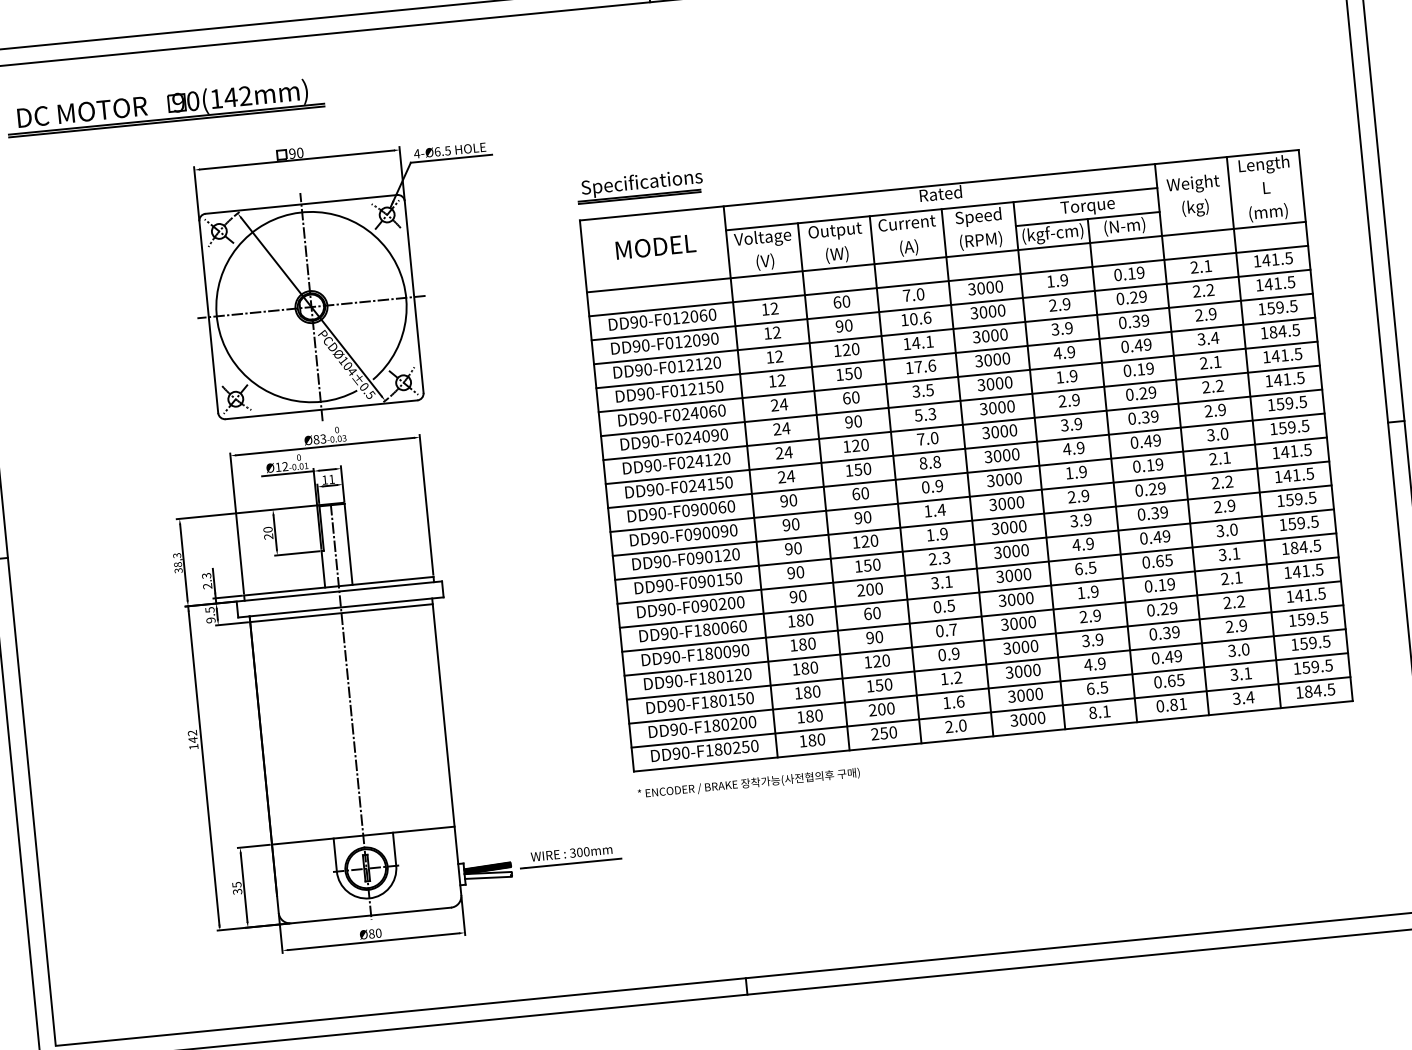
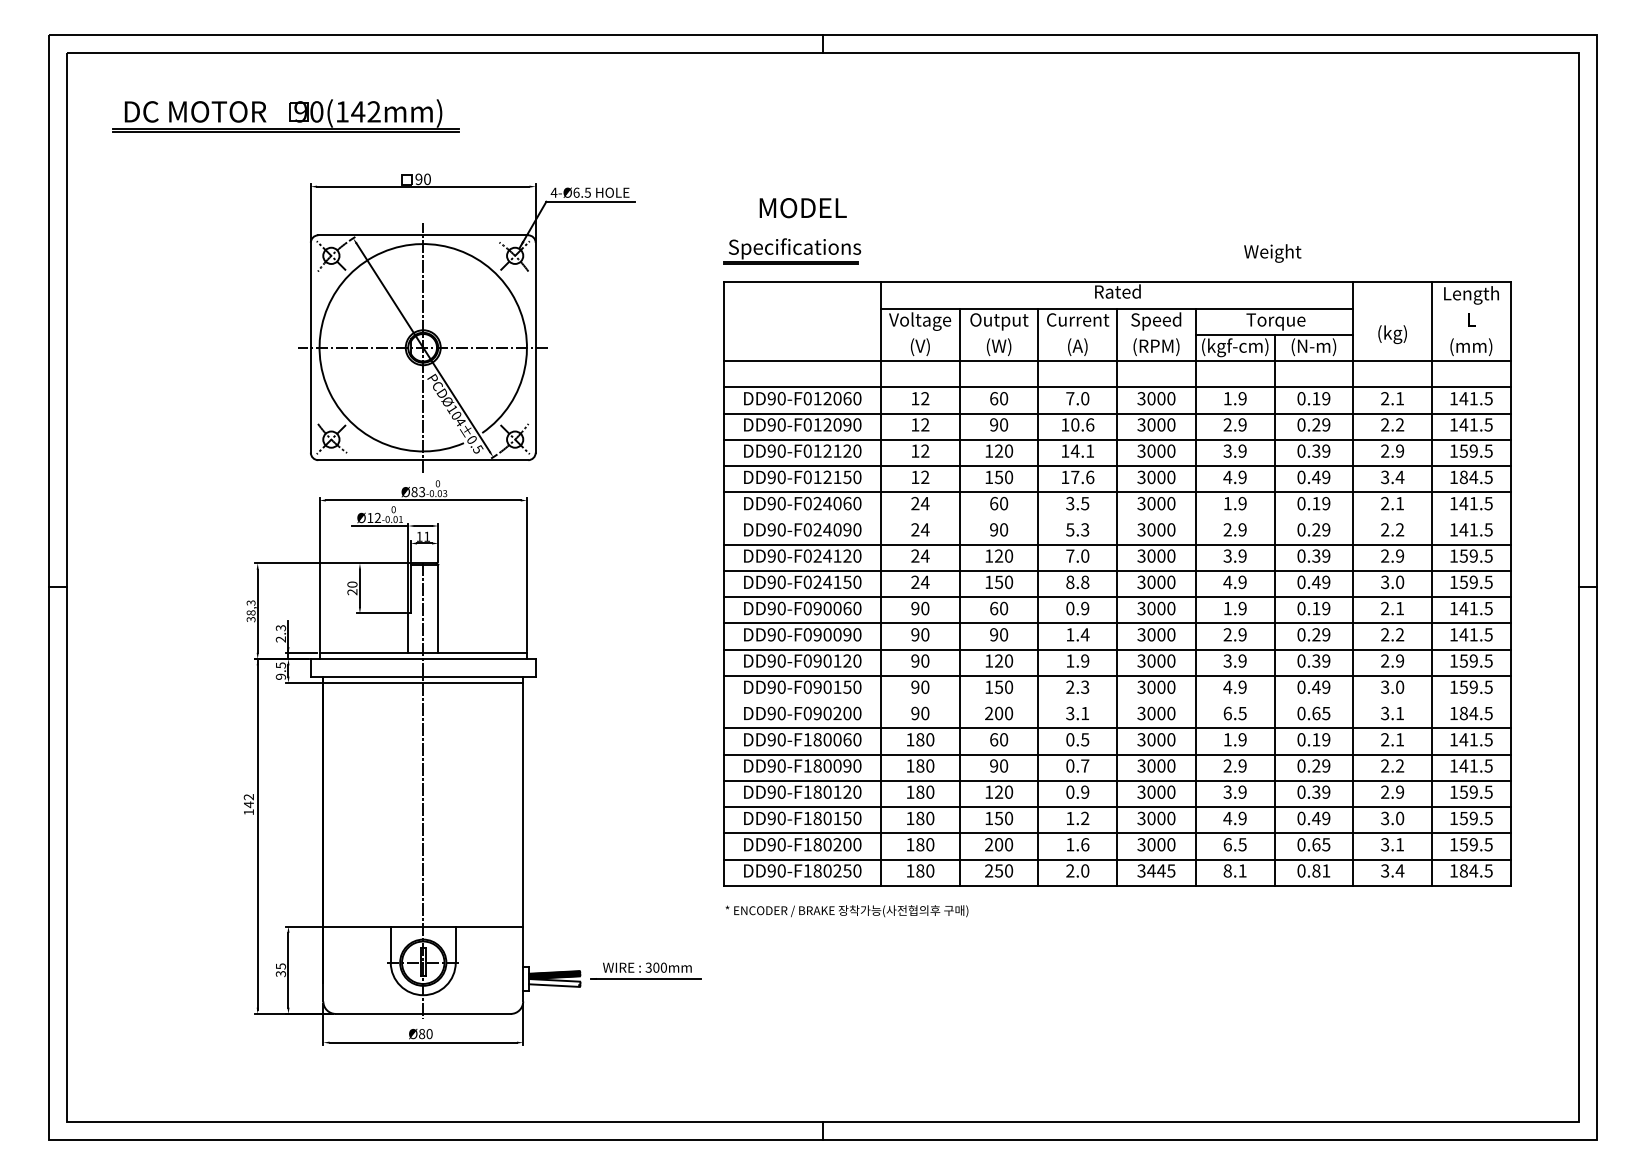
text: (1193, 184) -> (1272, 253), moved
text: (655, 247) -> (802, 208), moved
line: (959, 400) -> (1116, 518), removed
line: (976, 568) -> (1116, 702), removed
text: (1032, 718) -> (1161, 870), 3000 -> 3445

